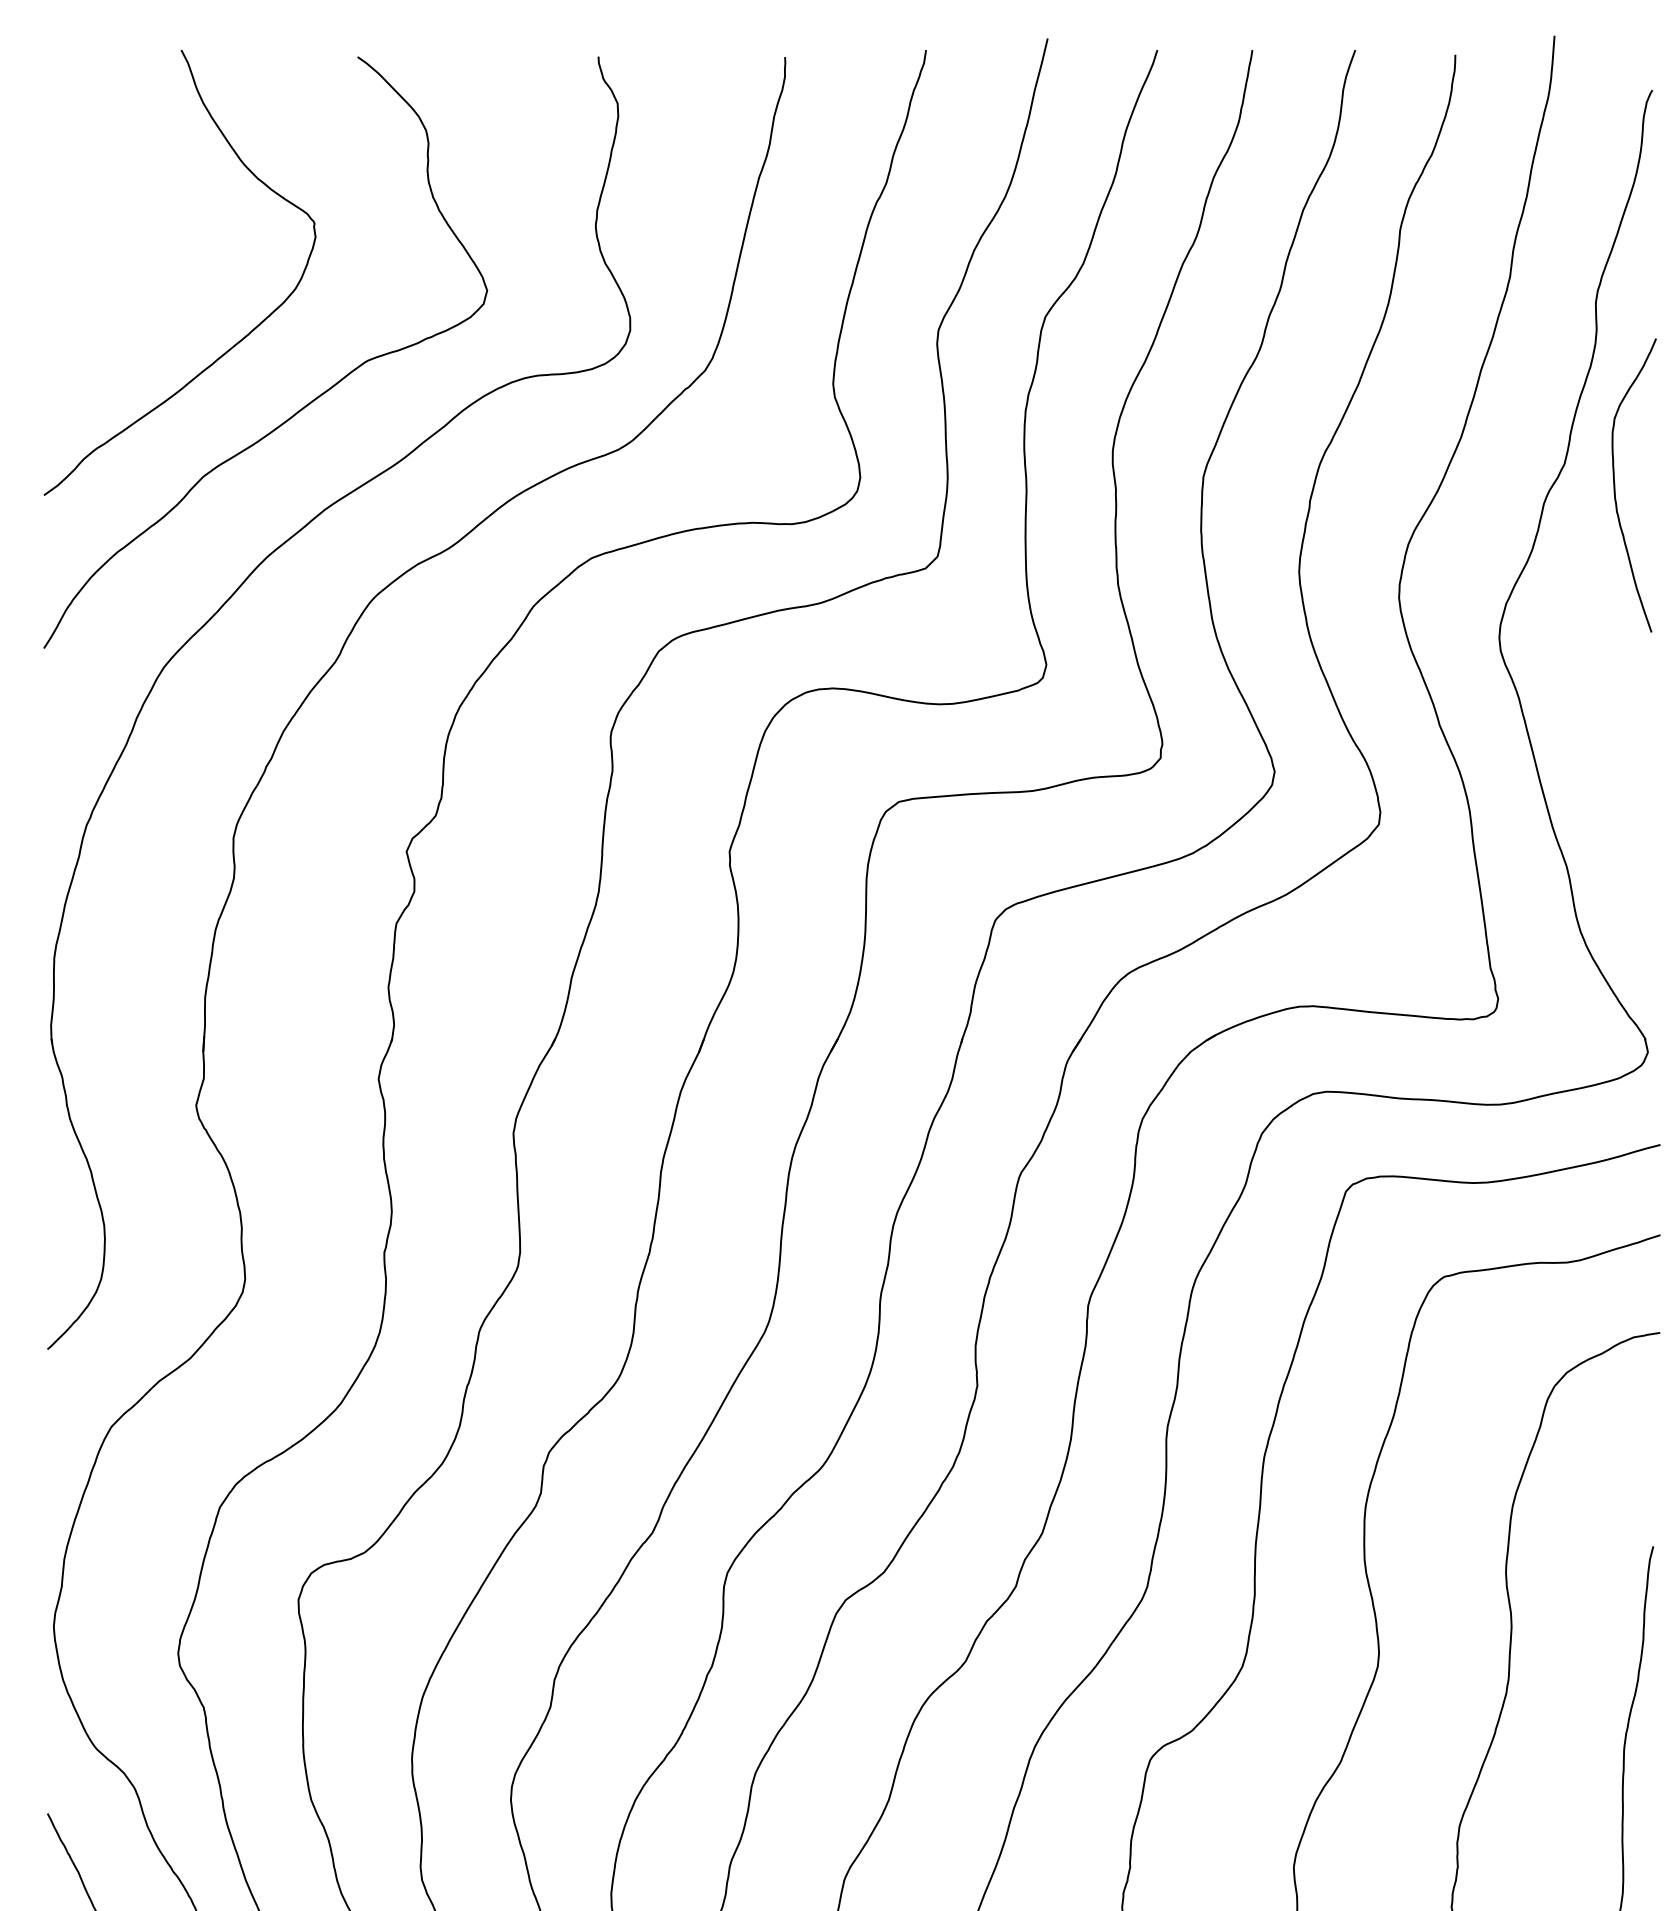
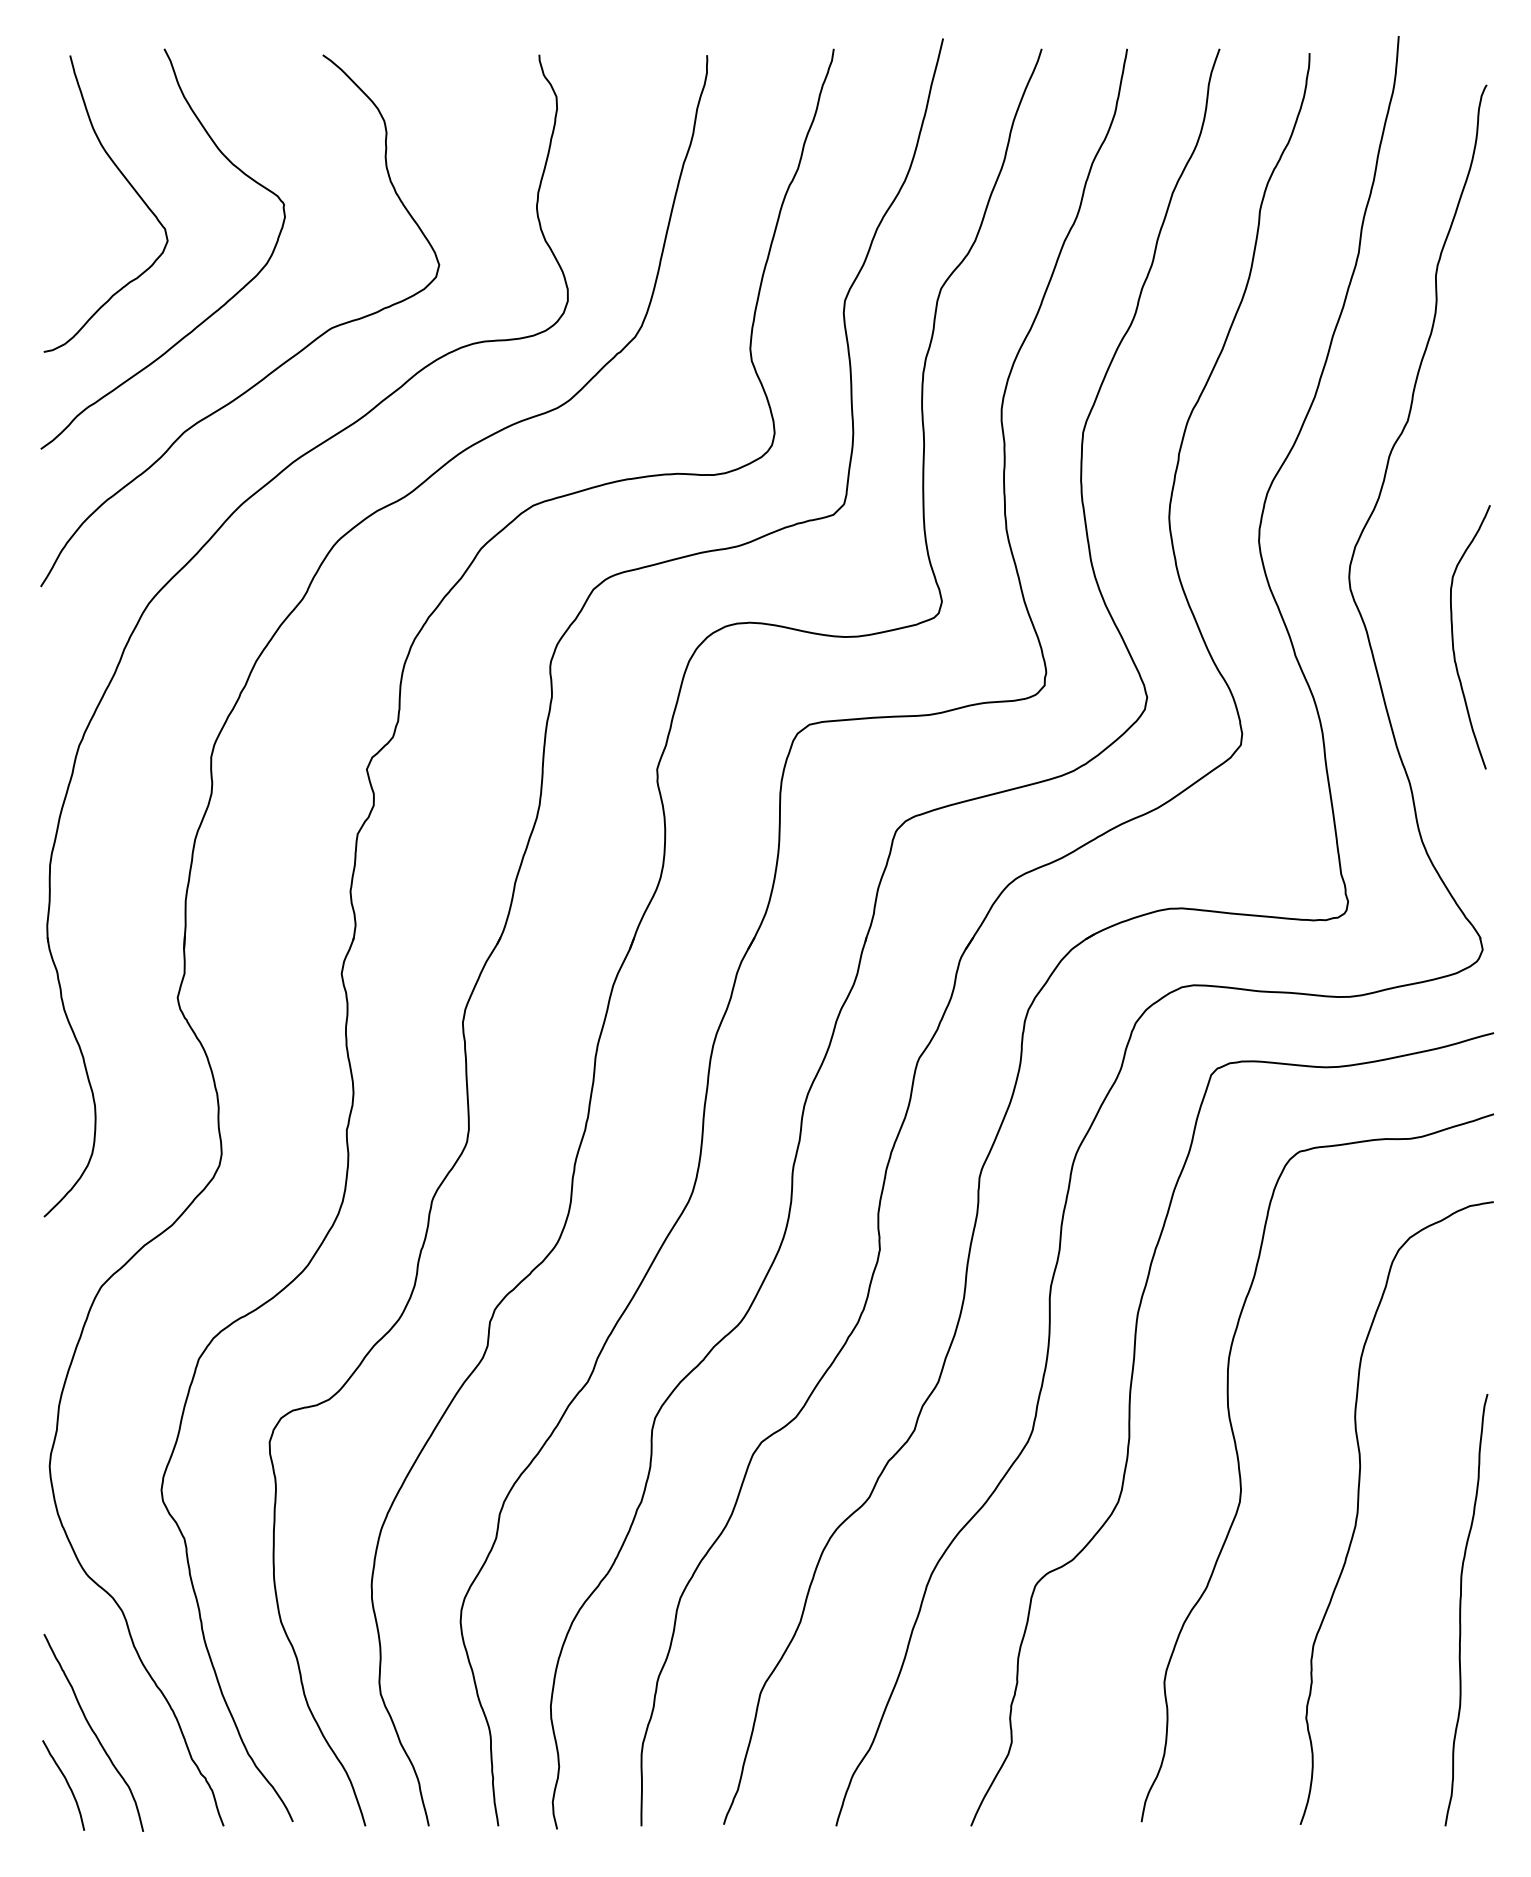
curve: (143, 203) -> (130, 186), added
curve: (1615, 485) -> (1453, 637), moved

